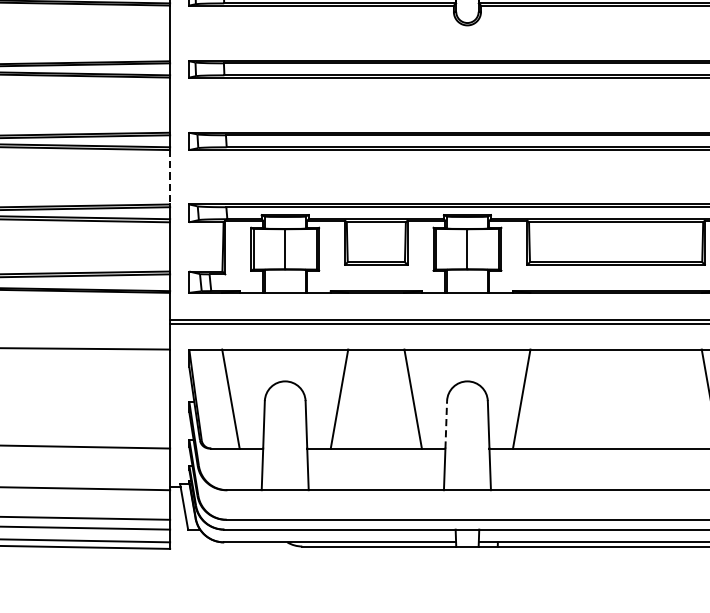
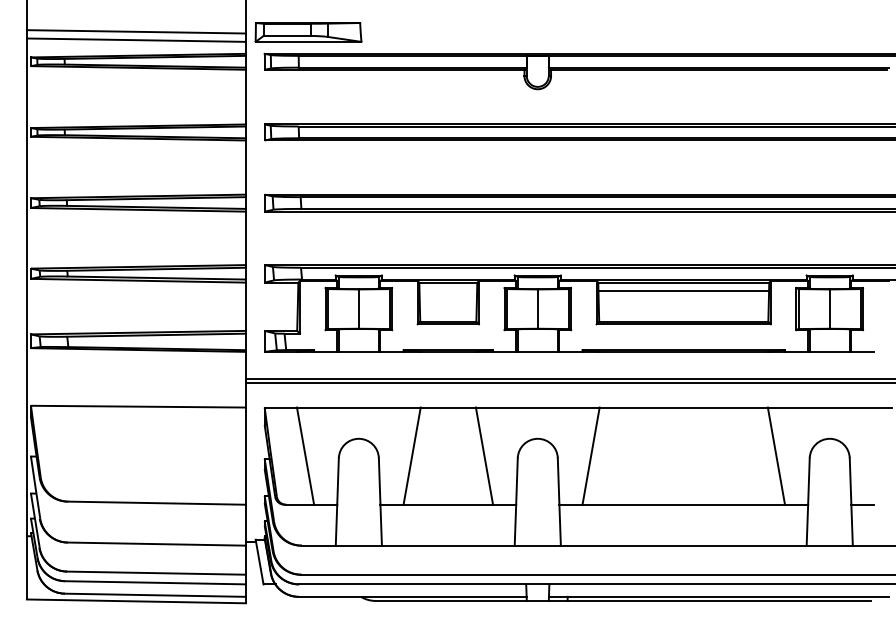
line: (169, 177) -> (245, 238), dashed -> solid
line: (615, 231) -> (683, 291), added
line: (446, 423) -> (517, 480), dashed -> solid

